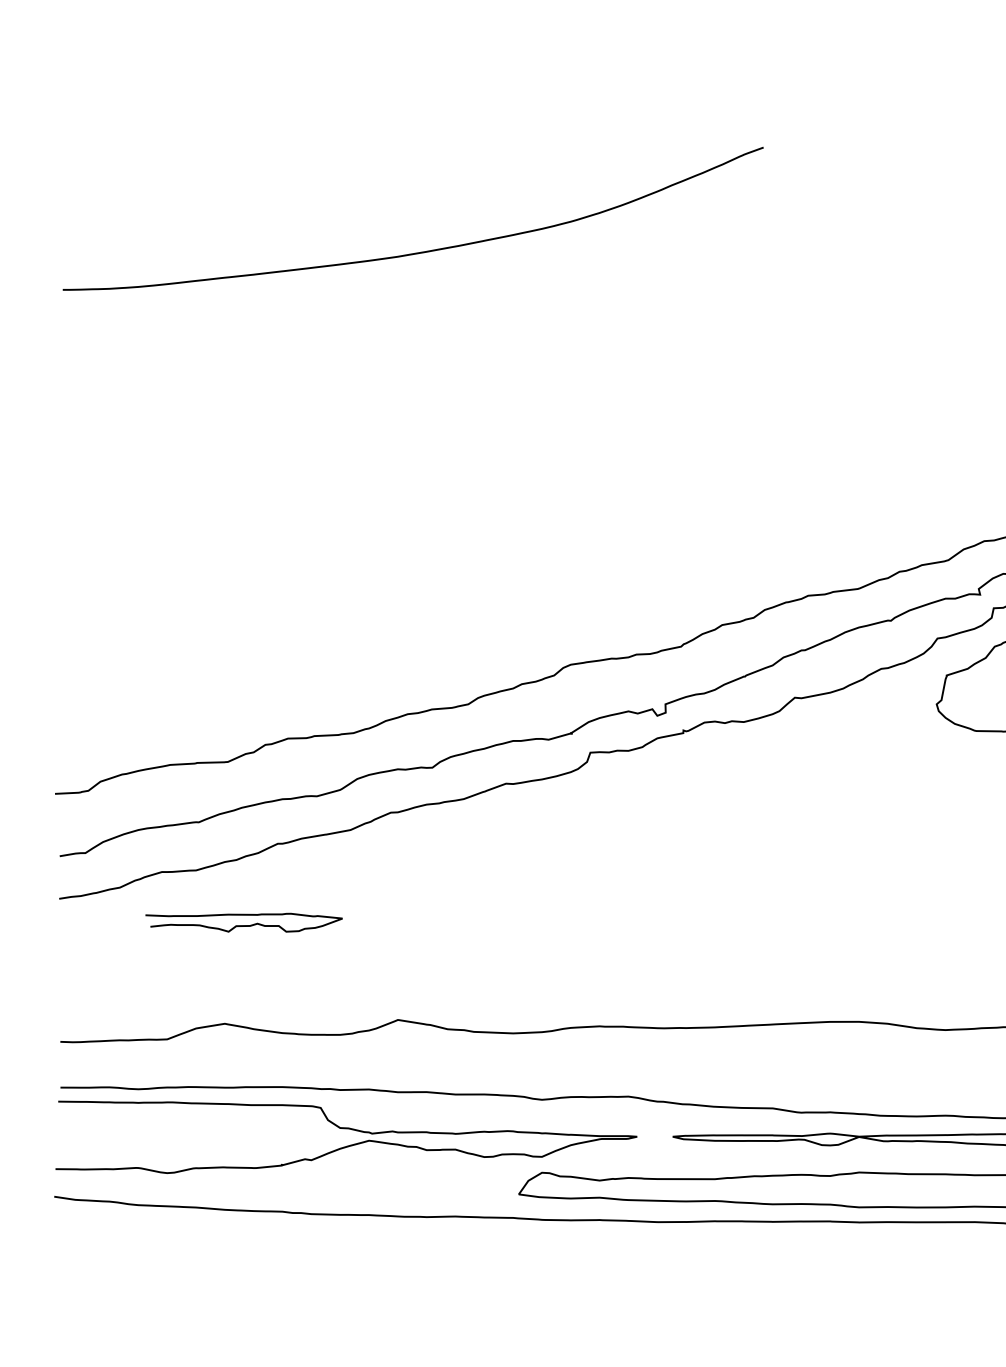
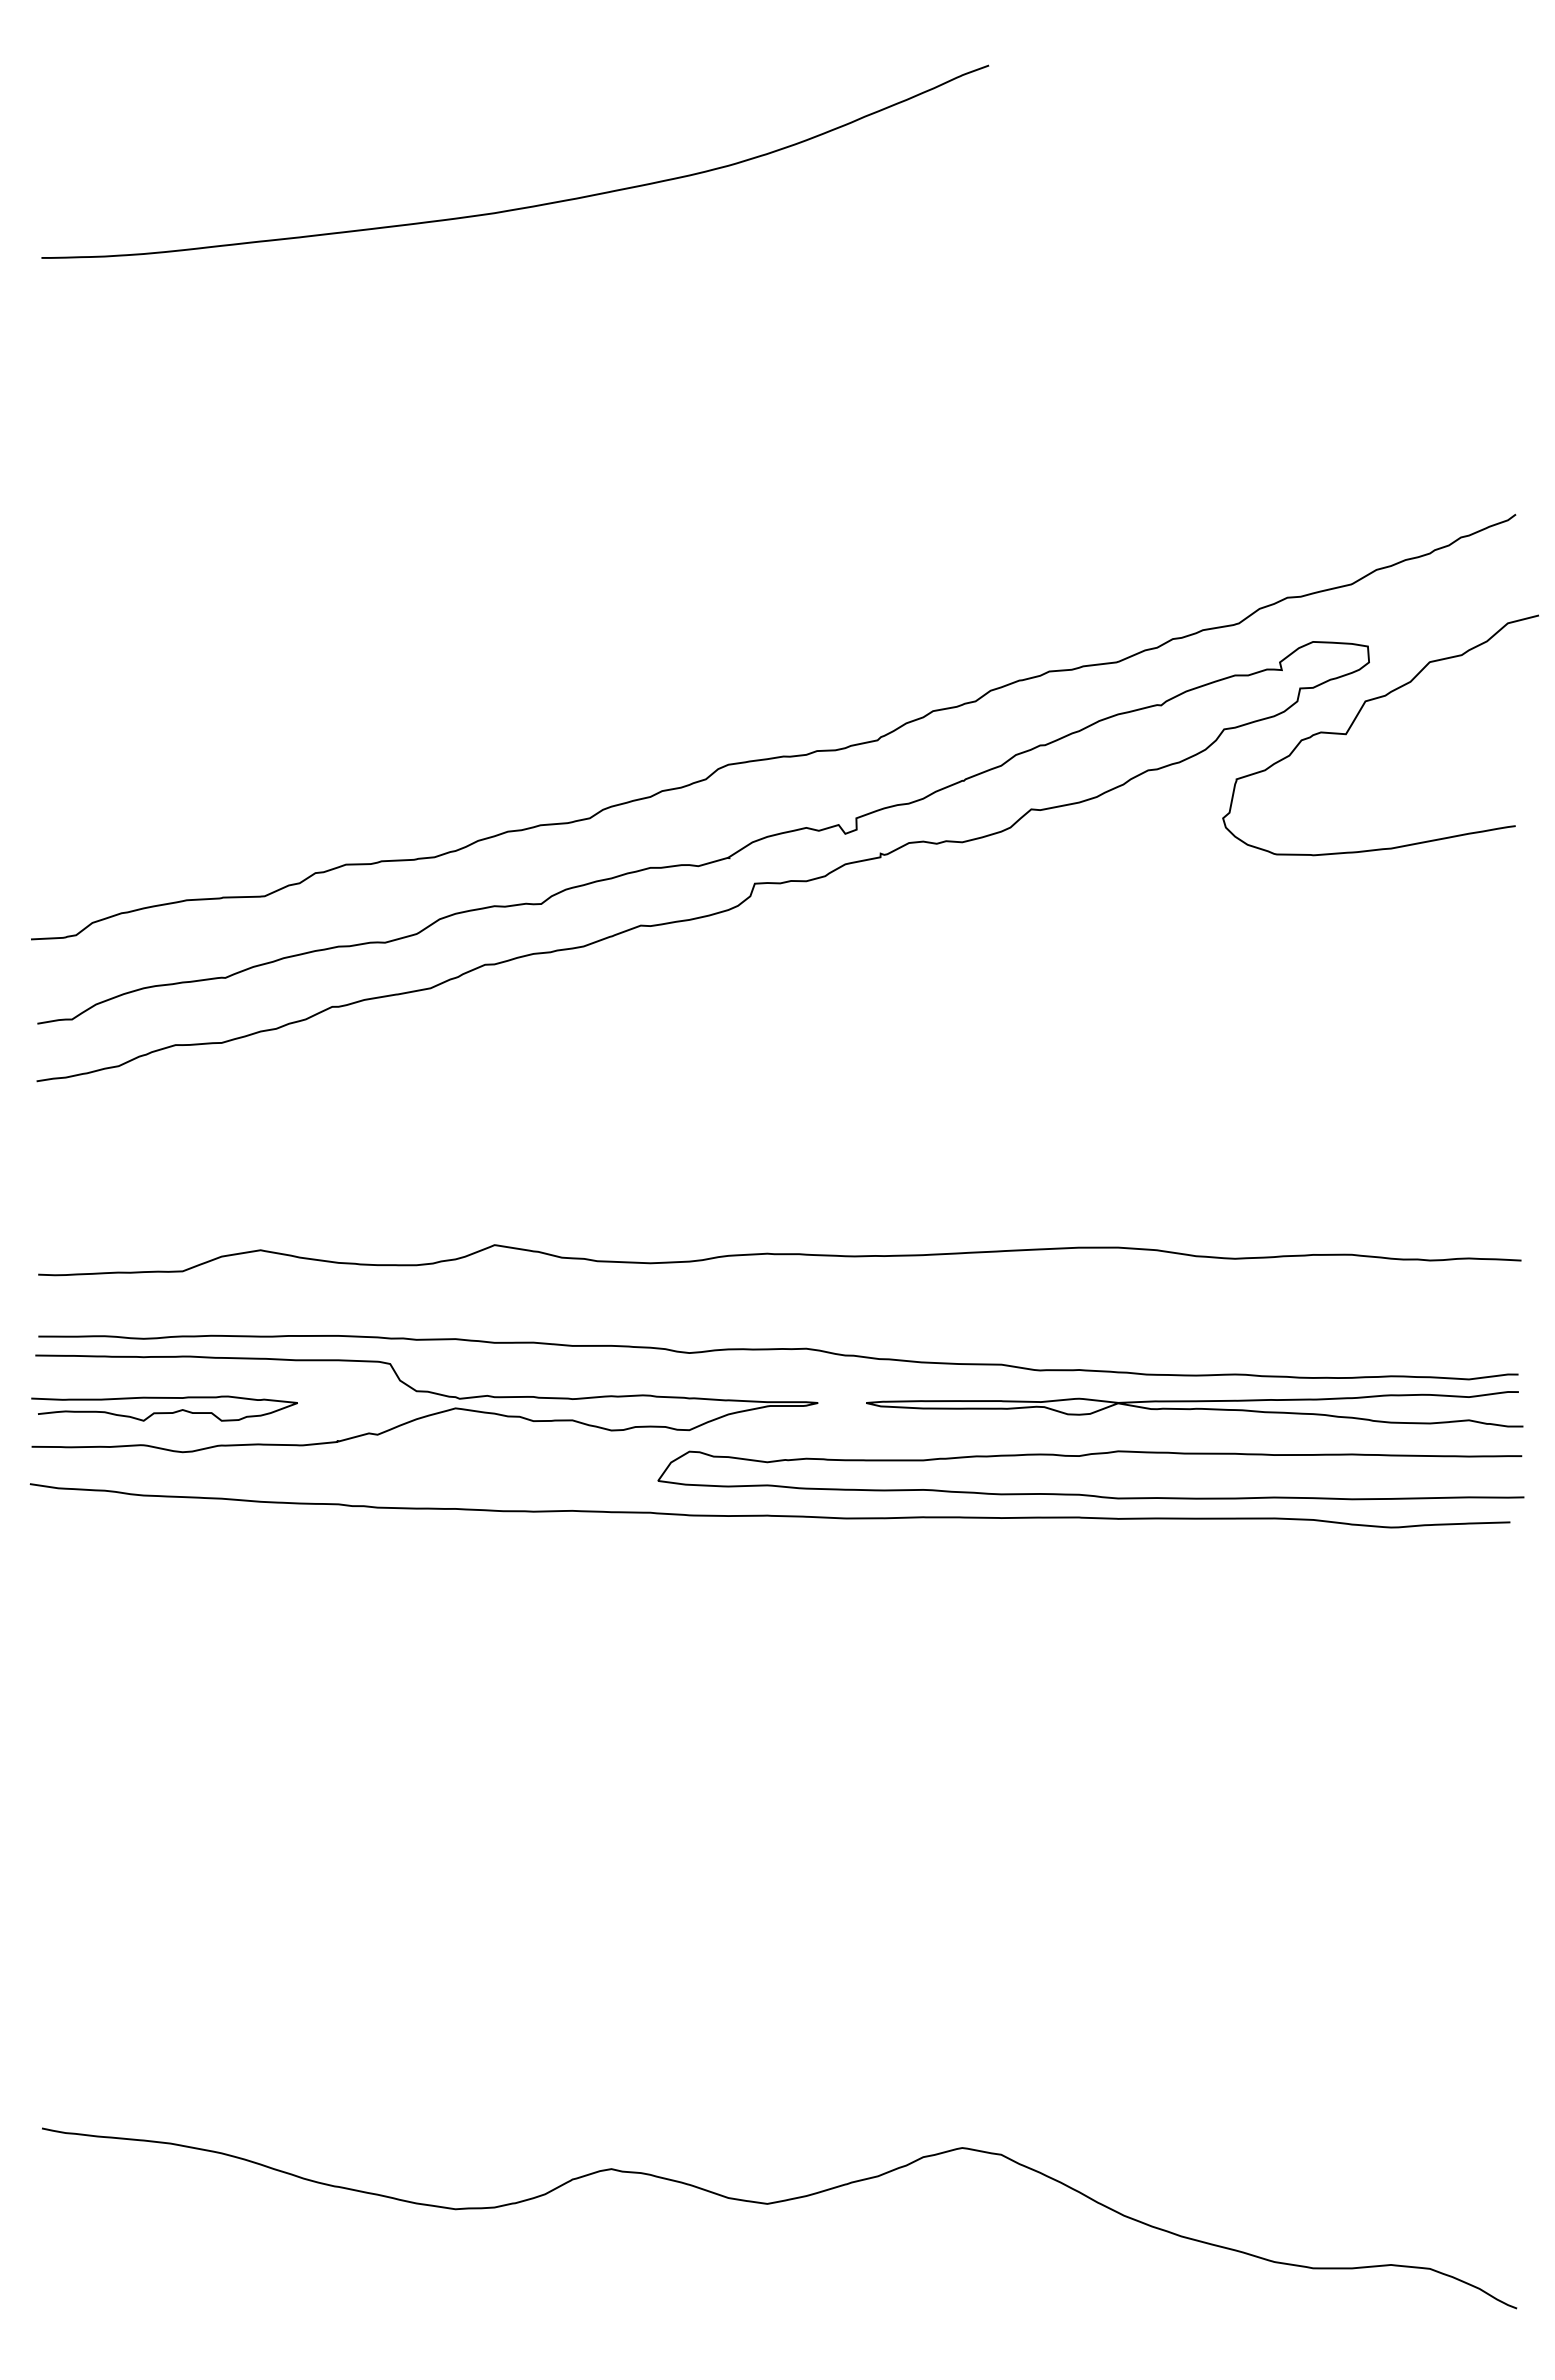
curve: (244, 925) -> (164, 1412), moved

